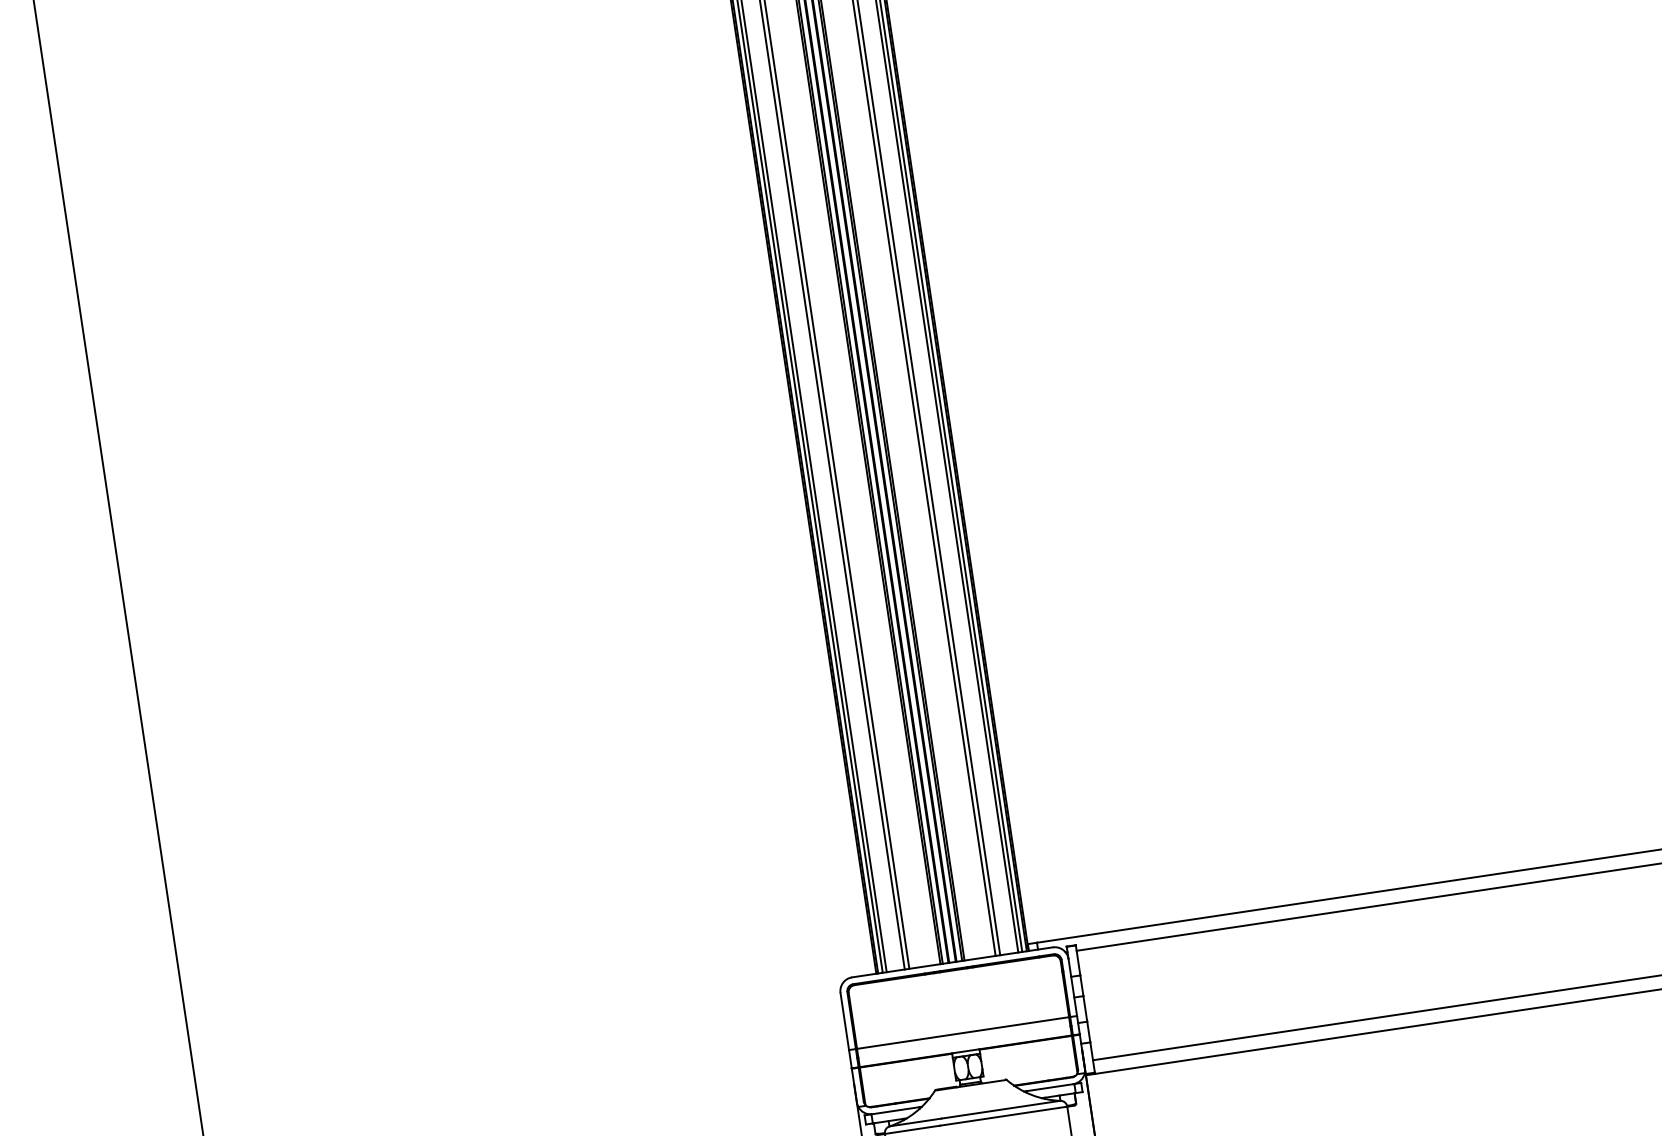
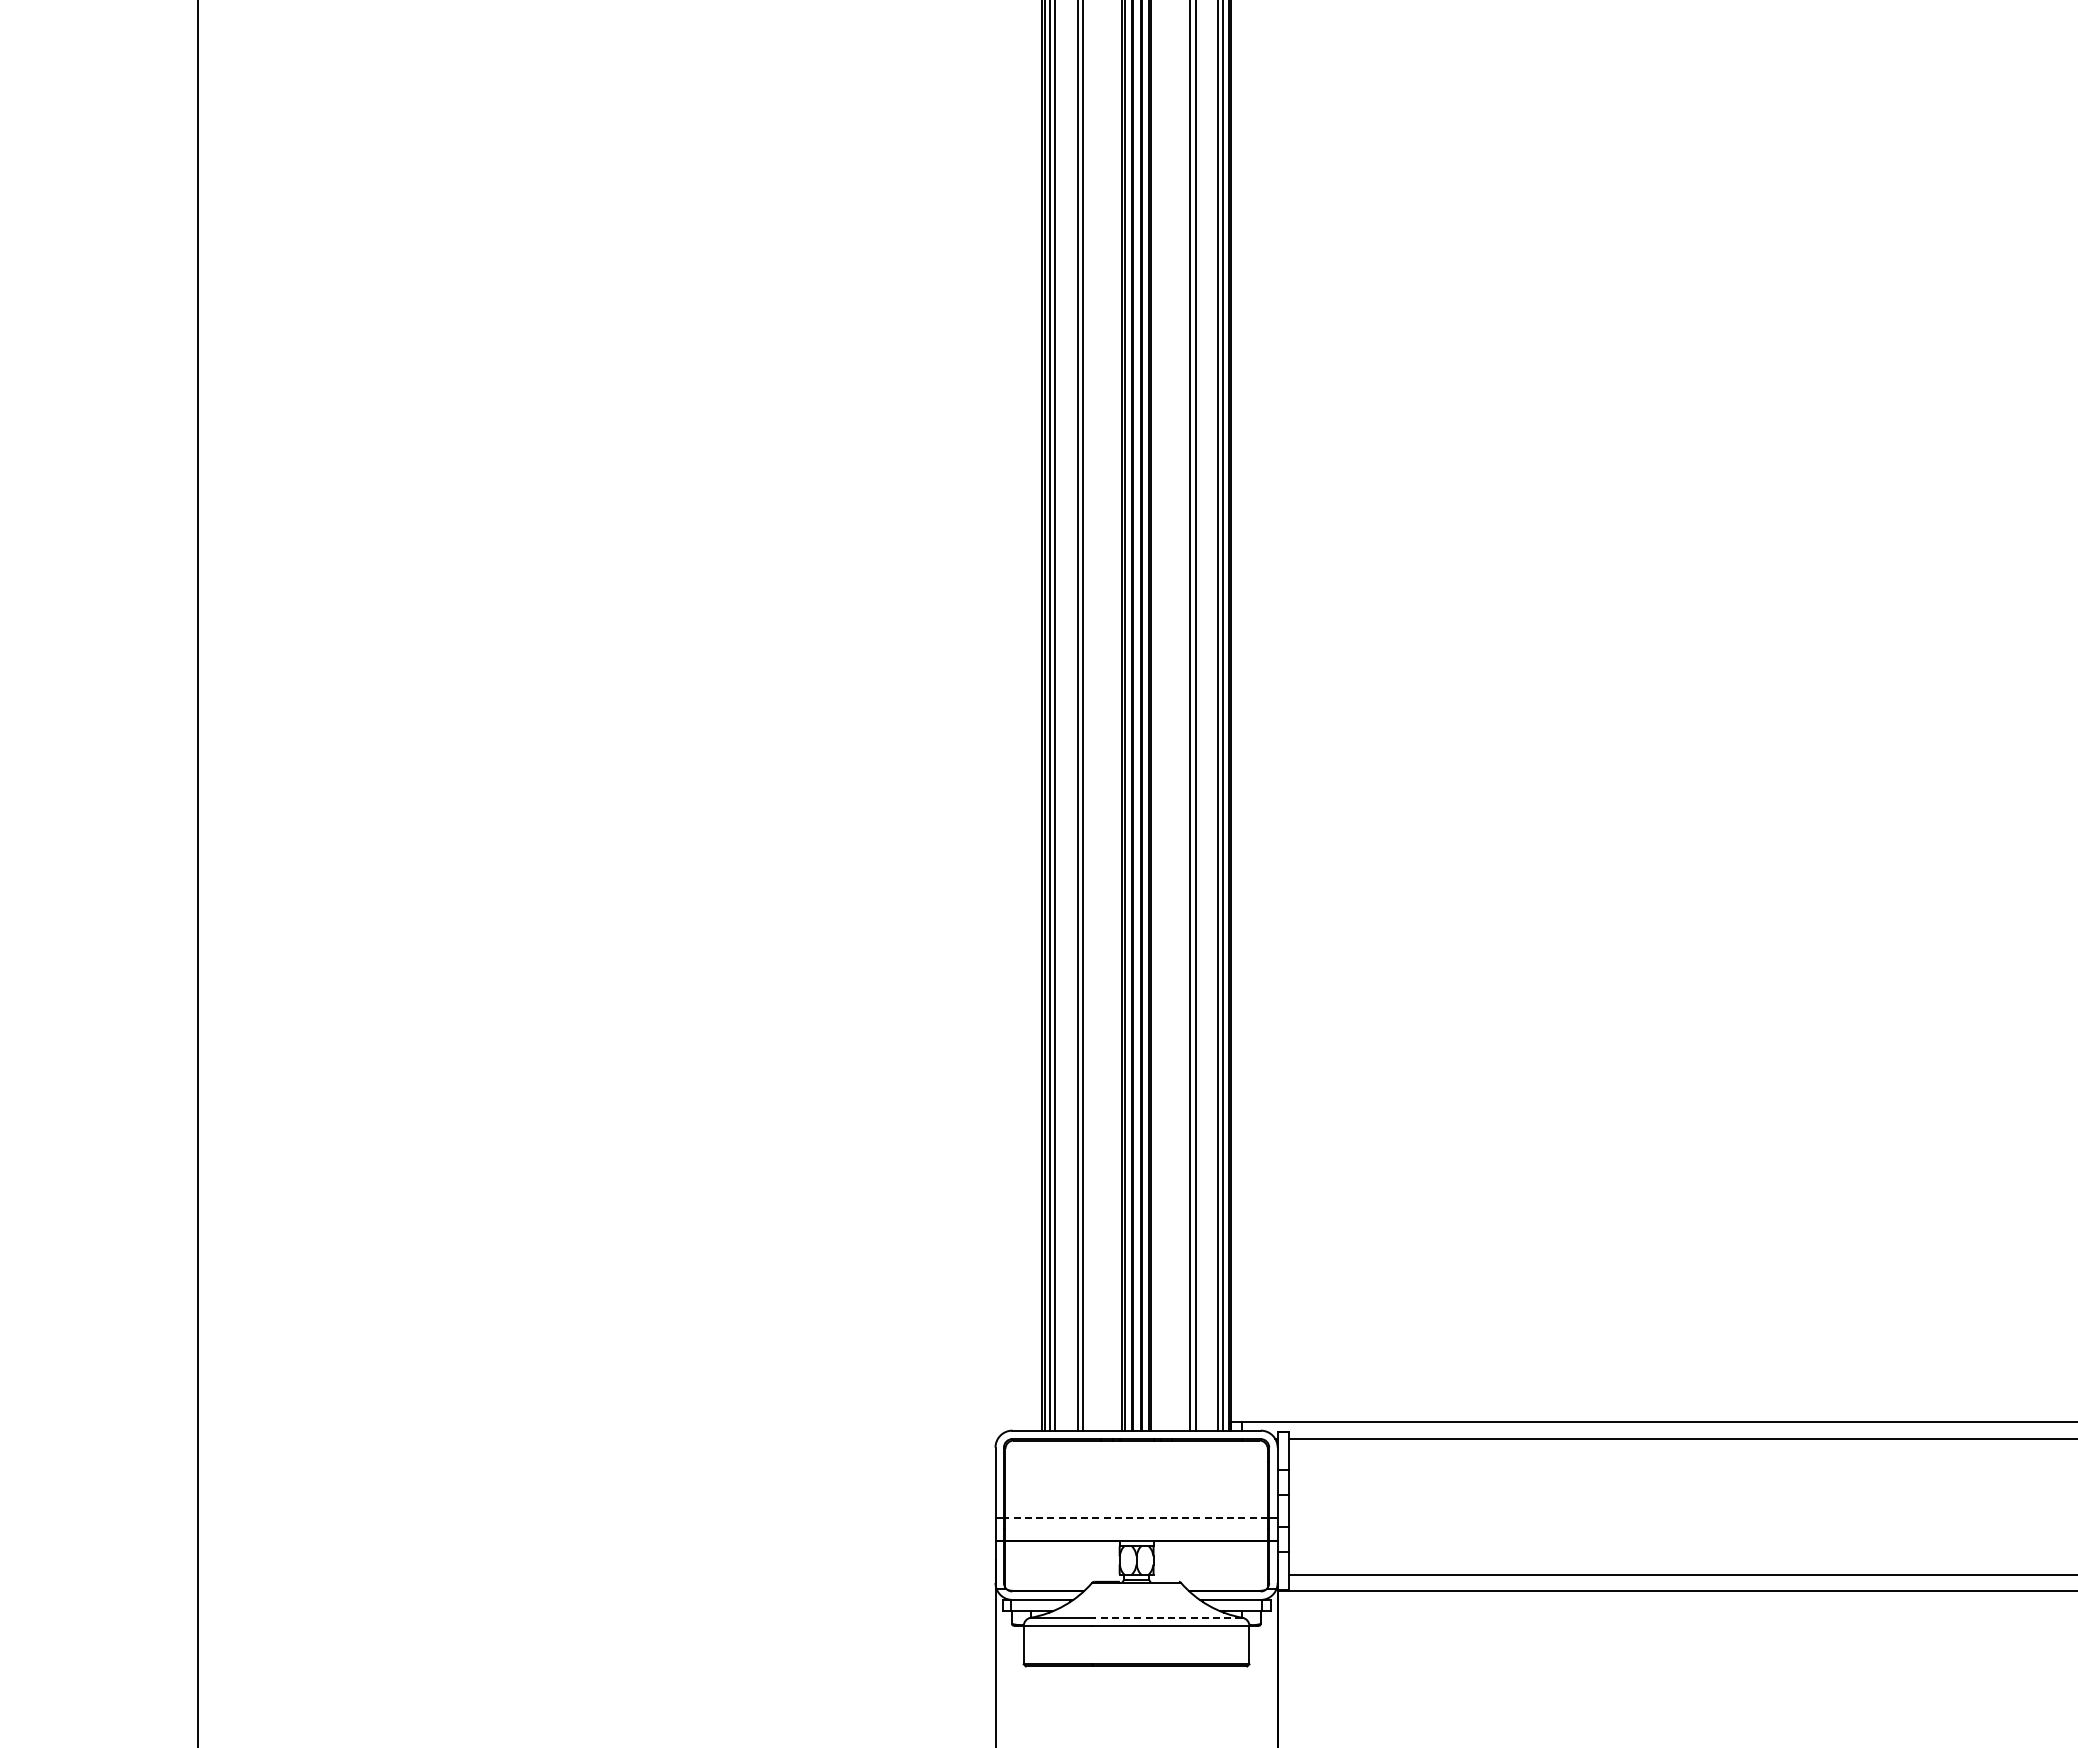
line: (963, 1033) -> (1136, 1518), solid -> dashed
line: (1000, 1109) -> (1168, 1617), solid -> dashed

